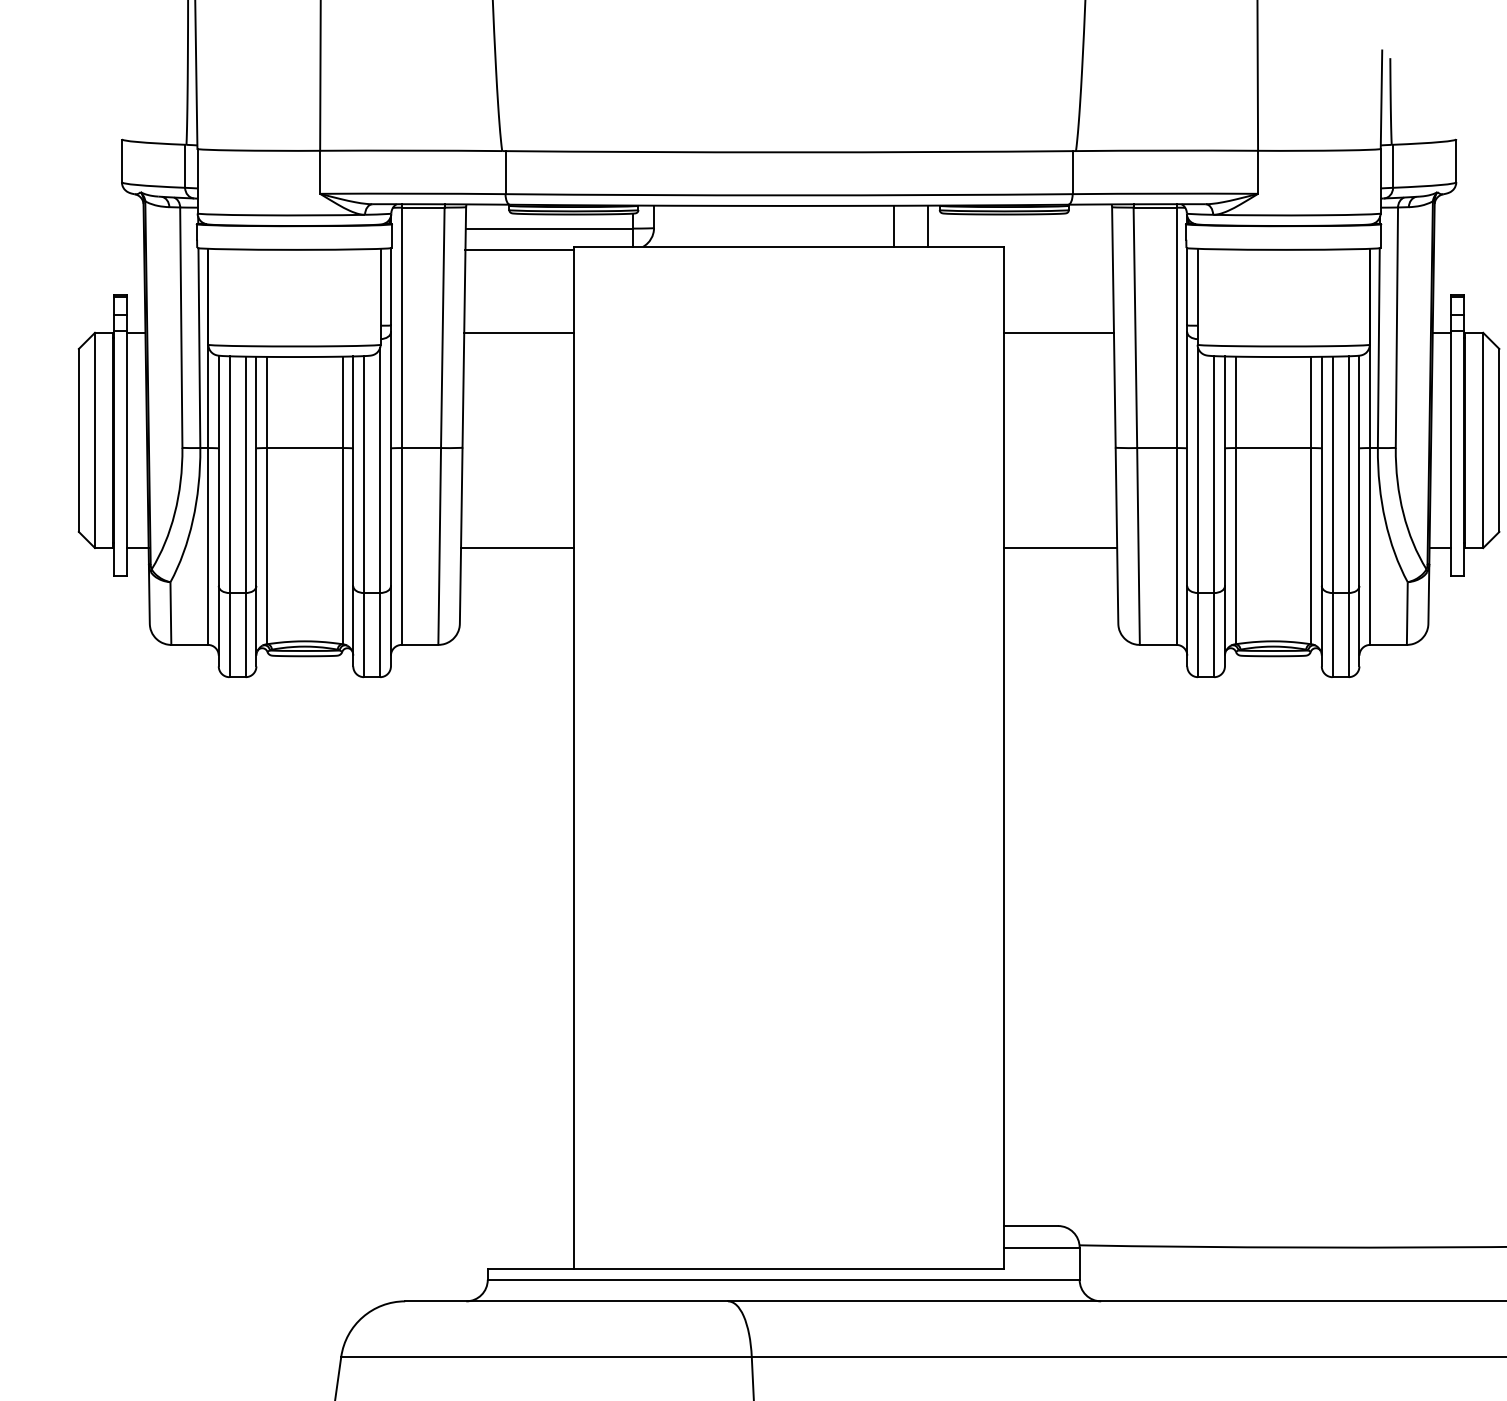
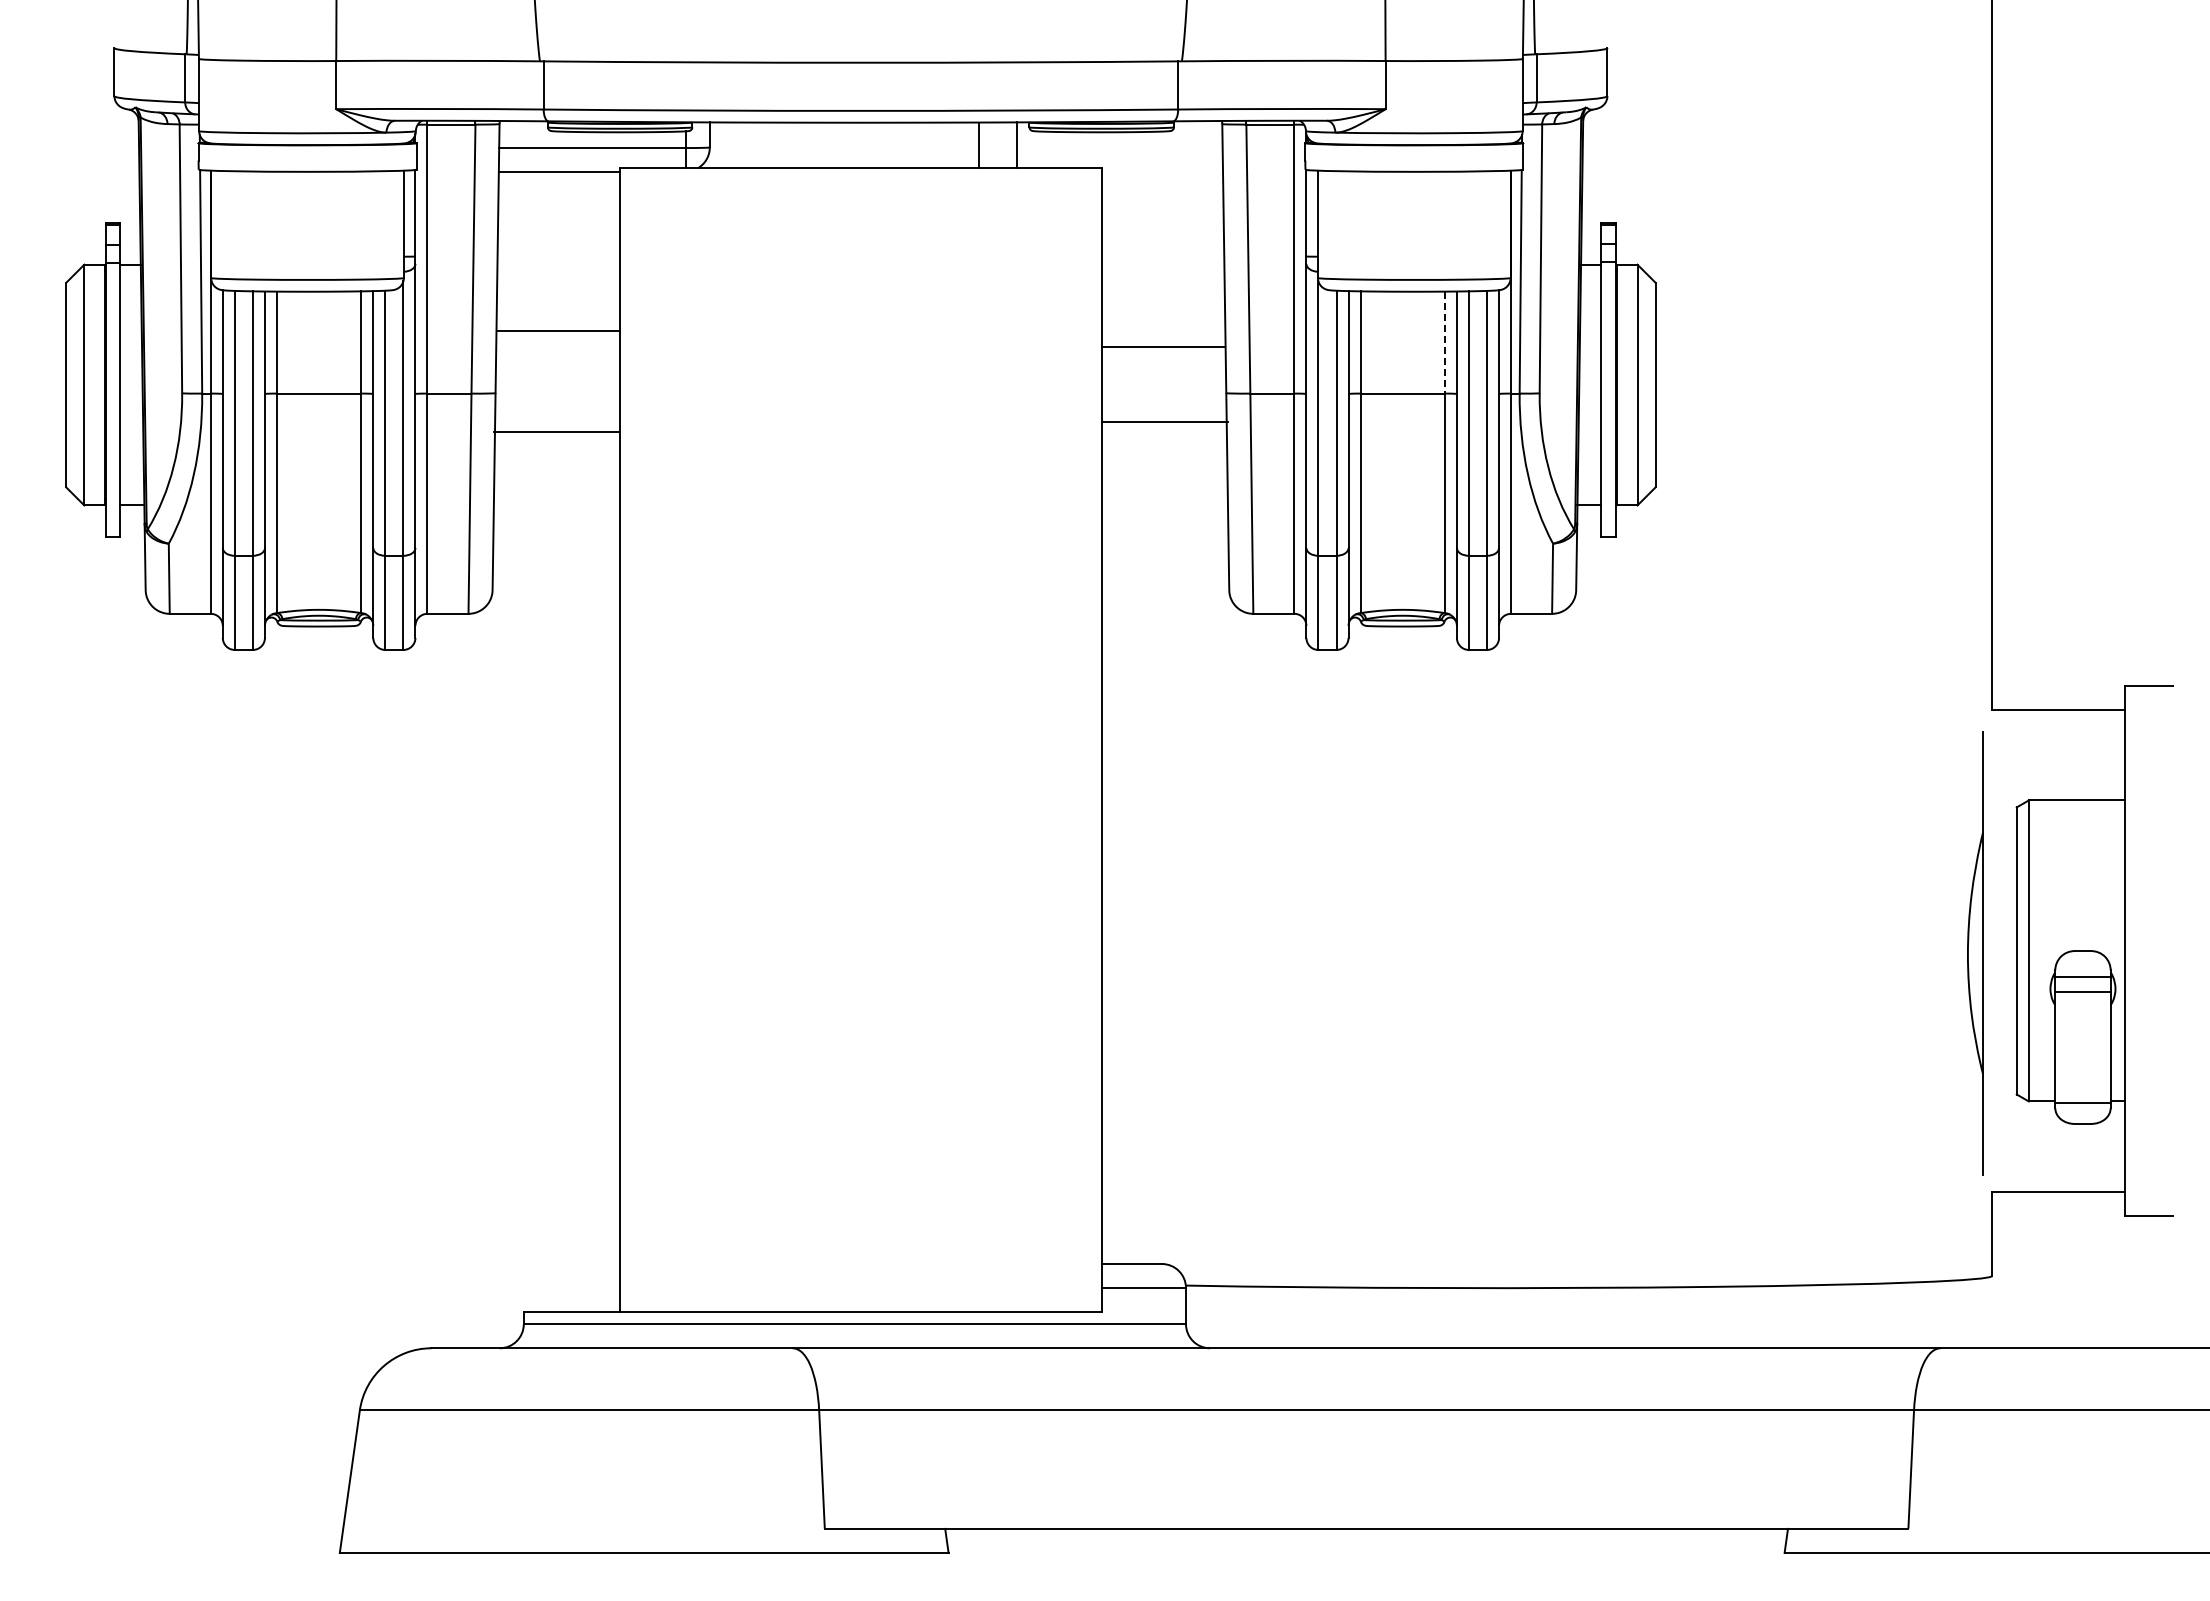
line: (518, 332) -> (558, 330), moved
line: (1058, 332) -> (1162, 346), moved
line: (1310, 402) -> (1444, 342), solid -> dashed
line: (517, 548) -> (556, 432), moved
line: (1060, 548) -> (1164, 422), moved

